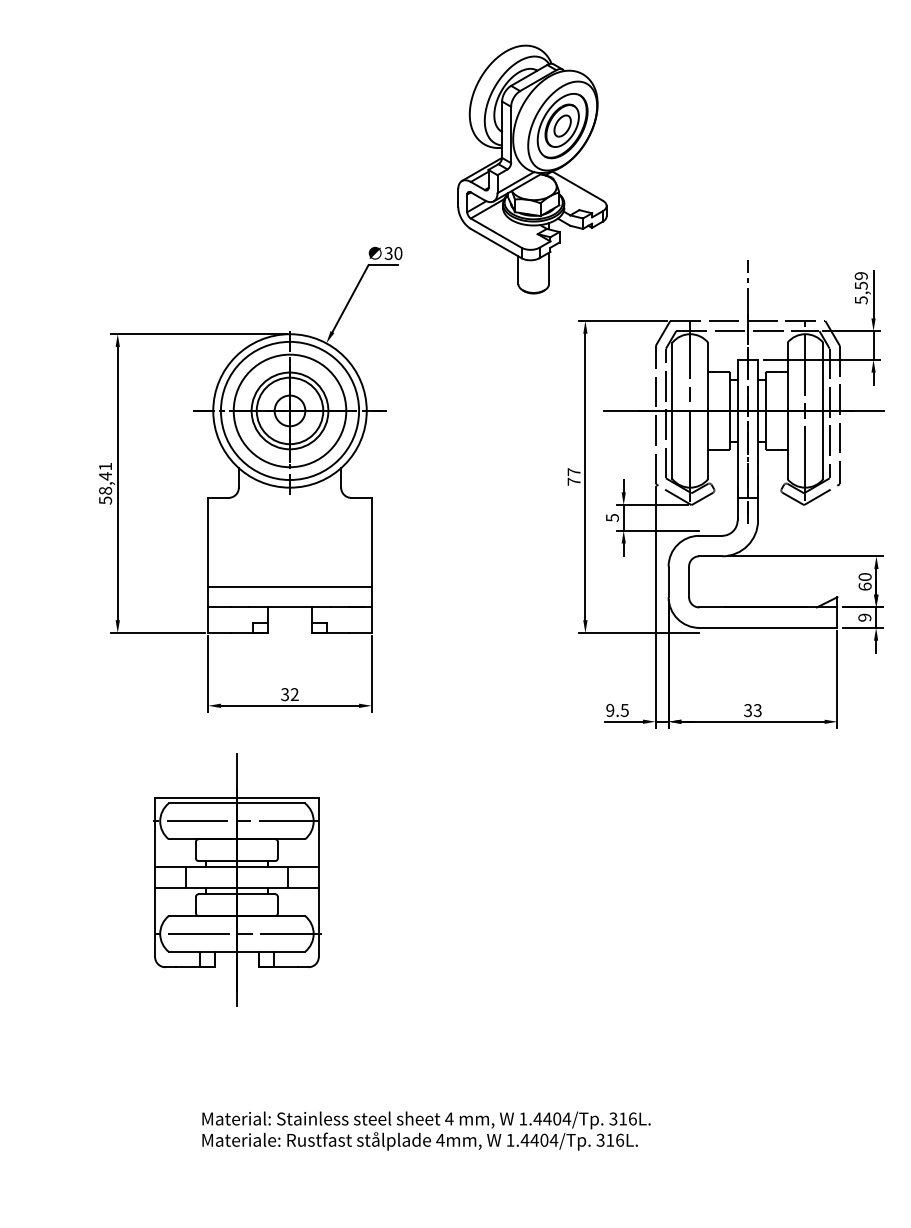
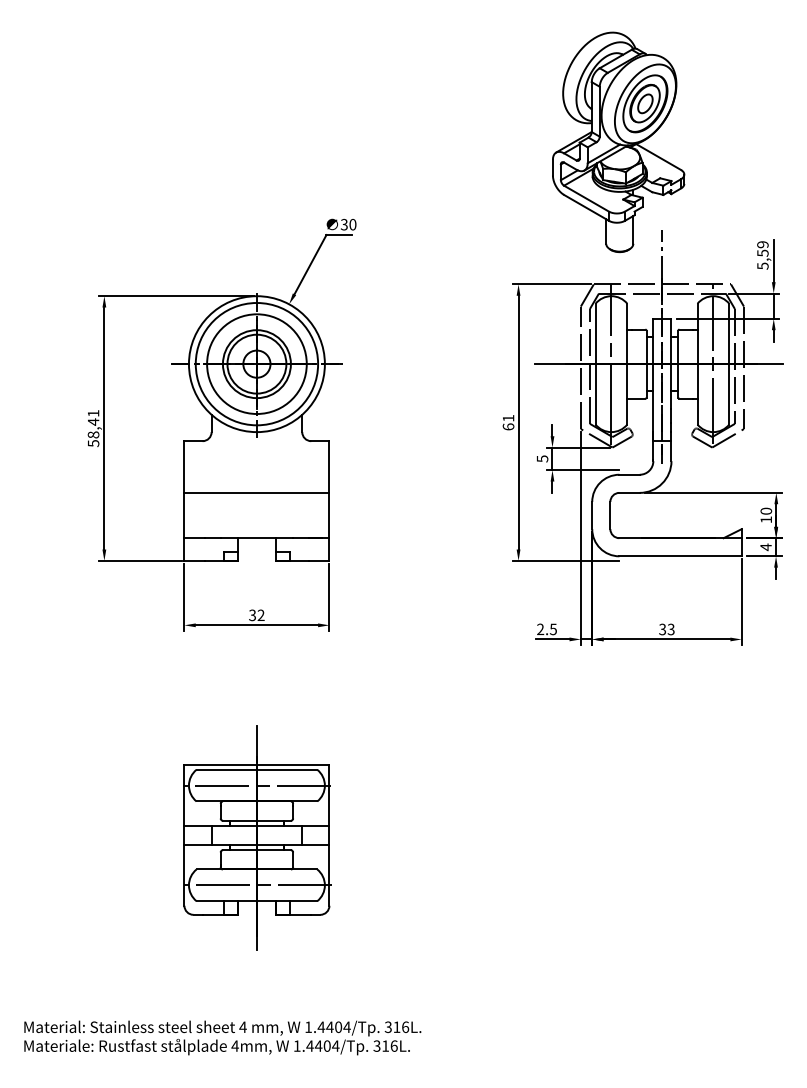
part: (532, 169) -> (618, 142), moved
text: (574, 476) -> (508, 422), 77 -> 61
line: (289, 586) -> (256, 492), moved
text: (865, 586) -> (766, 519), 60 -> 10
text: (864, 617) -> (765, 547), 9 -> 4
text: (610, 710) -> (540, 629), 9.5 -> 2.5
part: (237, 879) -> (257, 837), moved
text: (426, 1130) -> (222, 1037), moved

